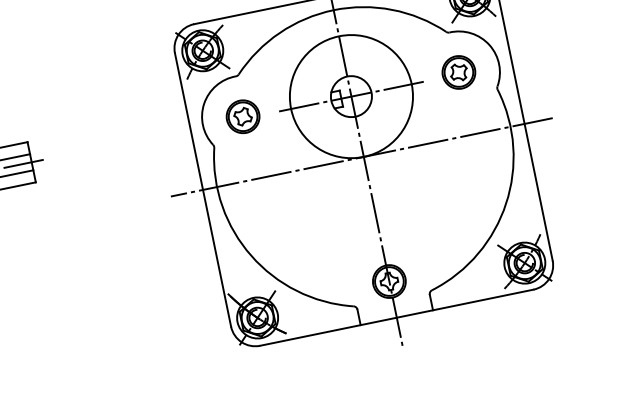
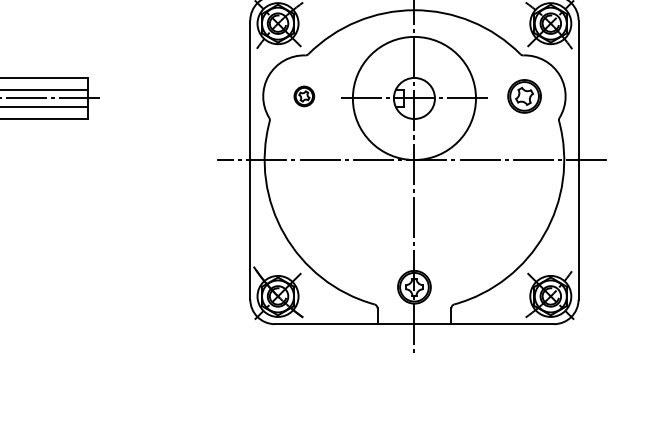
part: (243, 116) -> (304, 96), size x0.6

